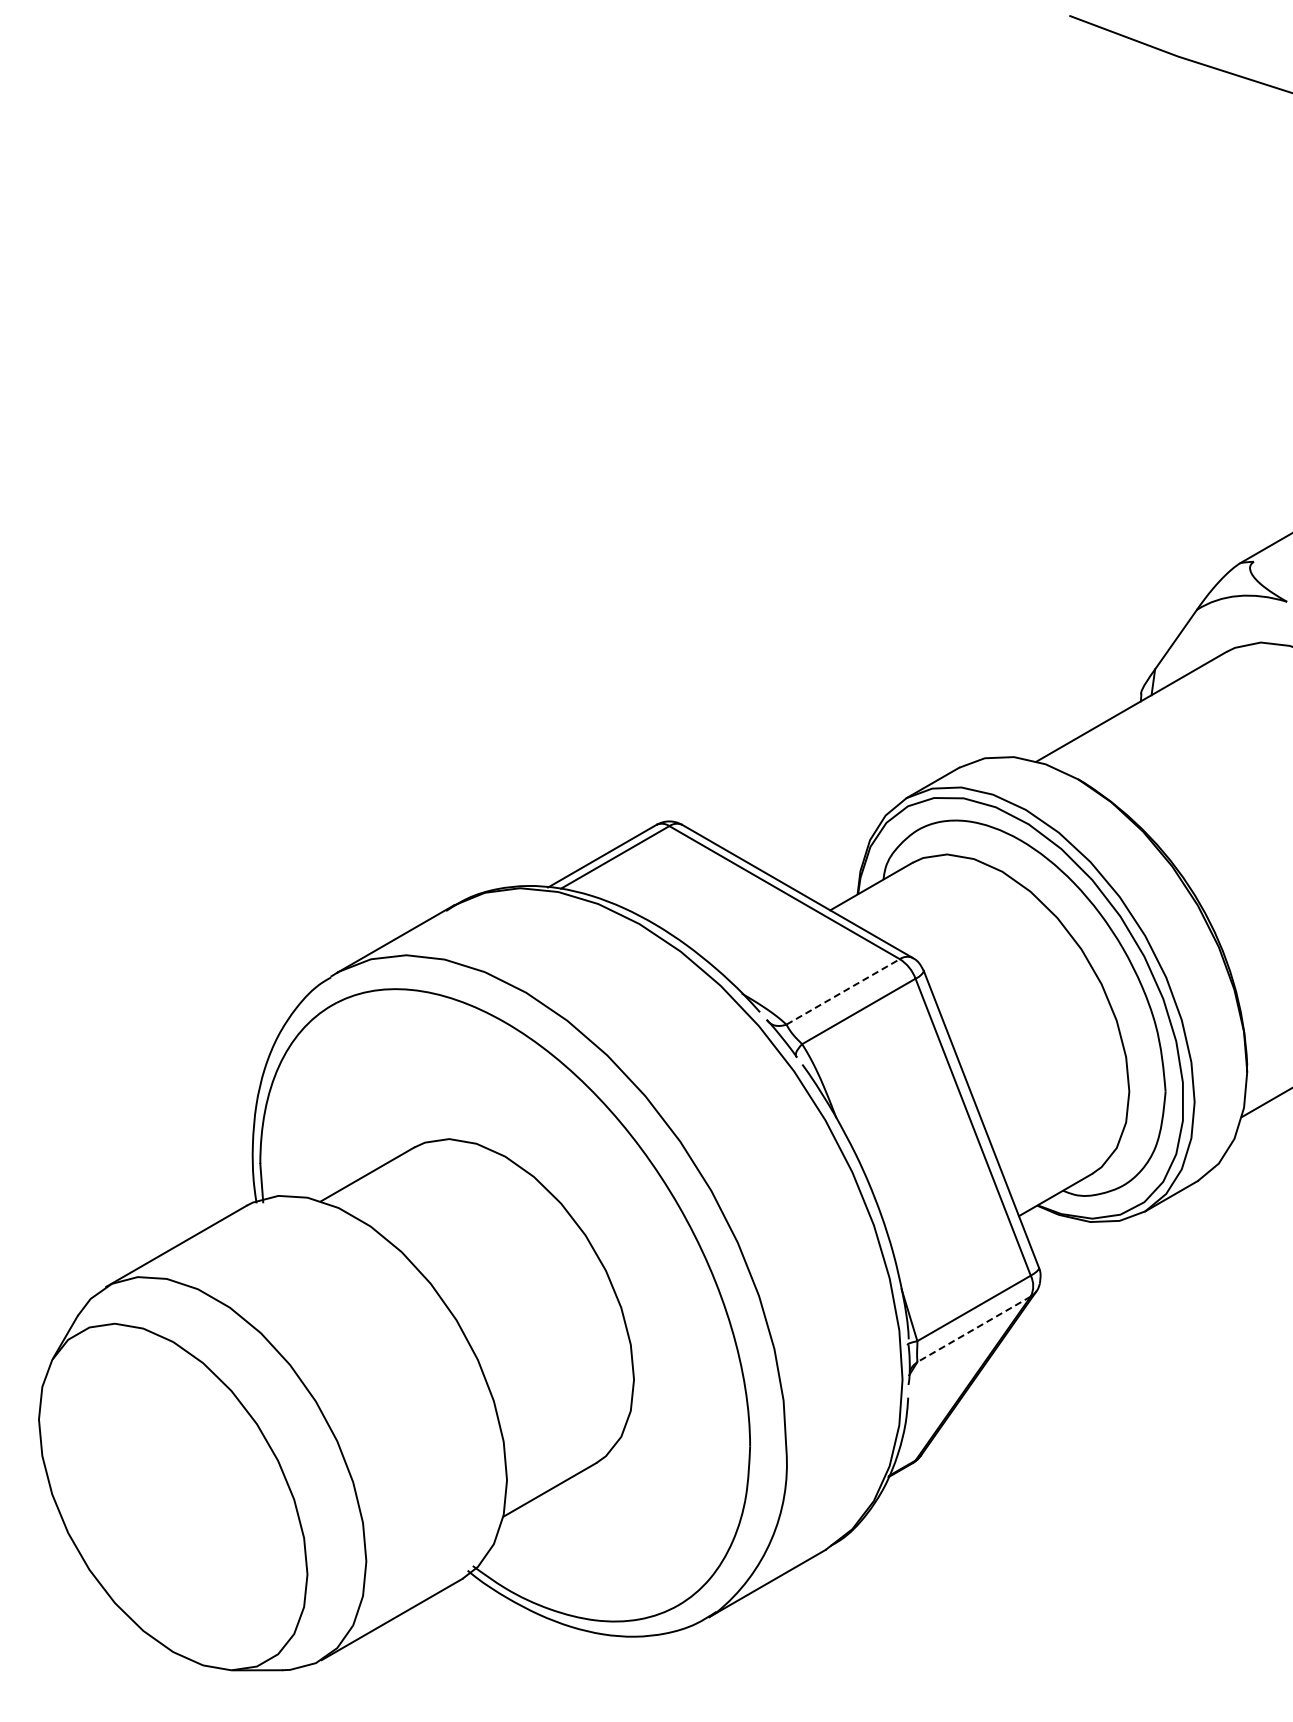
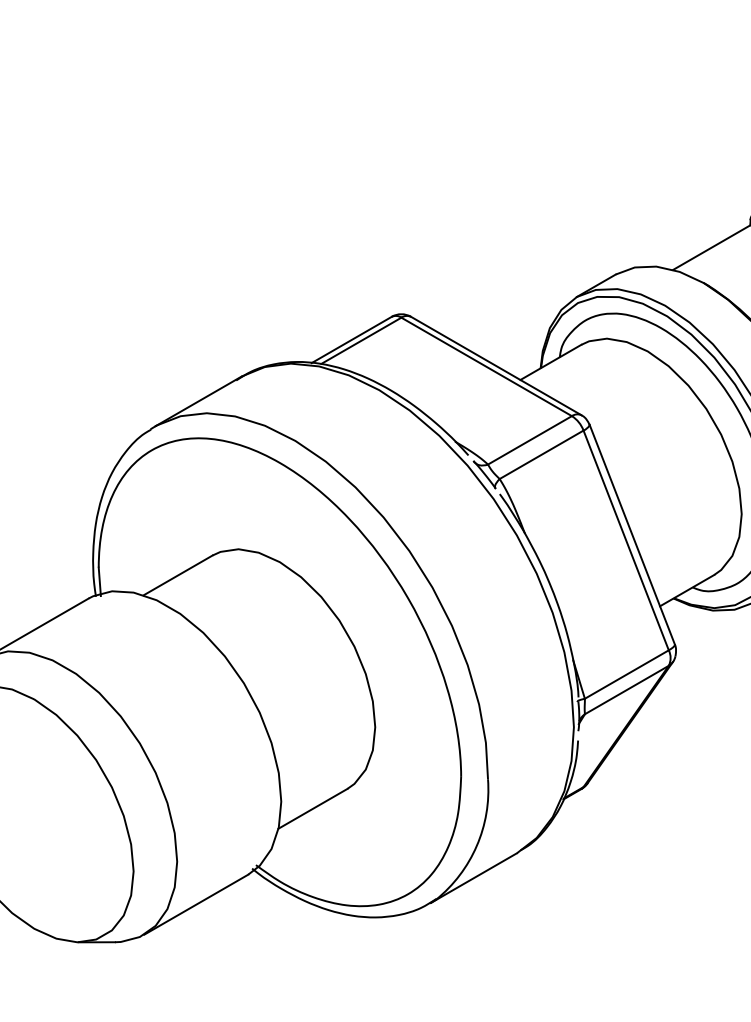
line: (843, 991) -> (530, 440), dashed -> solid
line: (973, 1329) -> (626, 690), dashed -> solid

